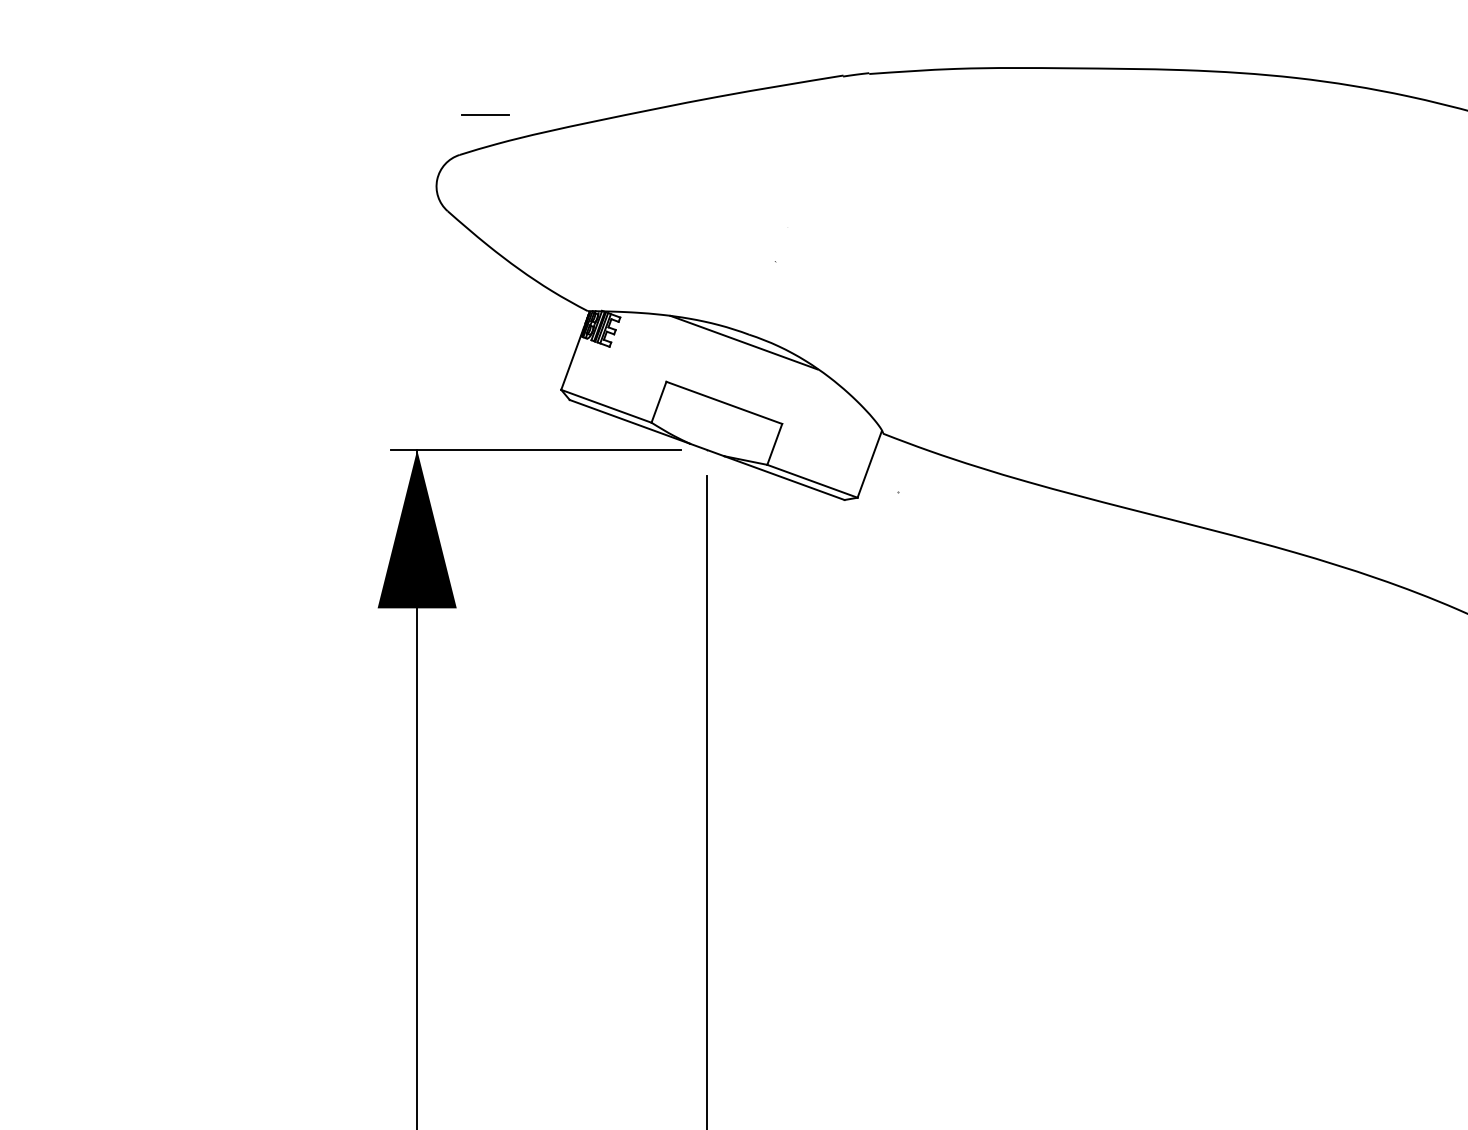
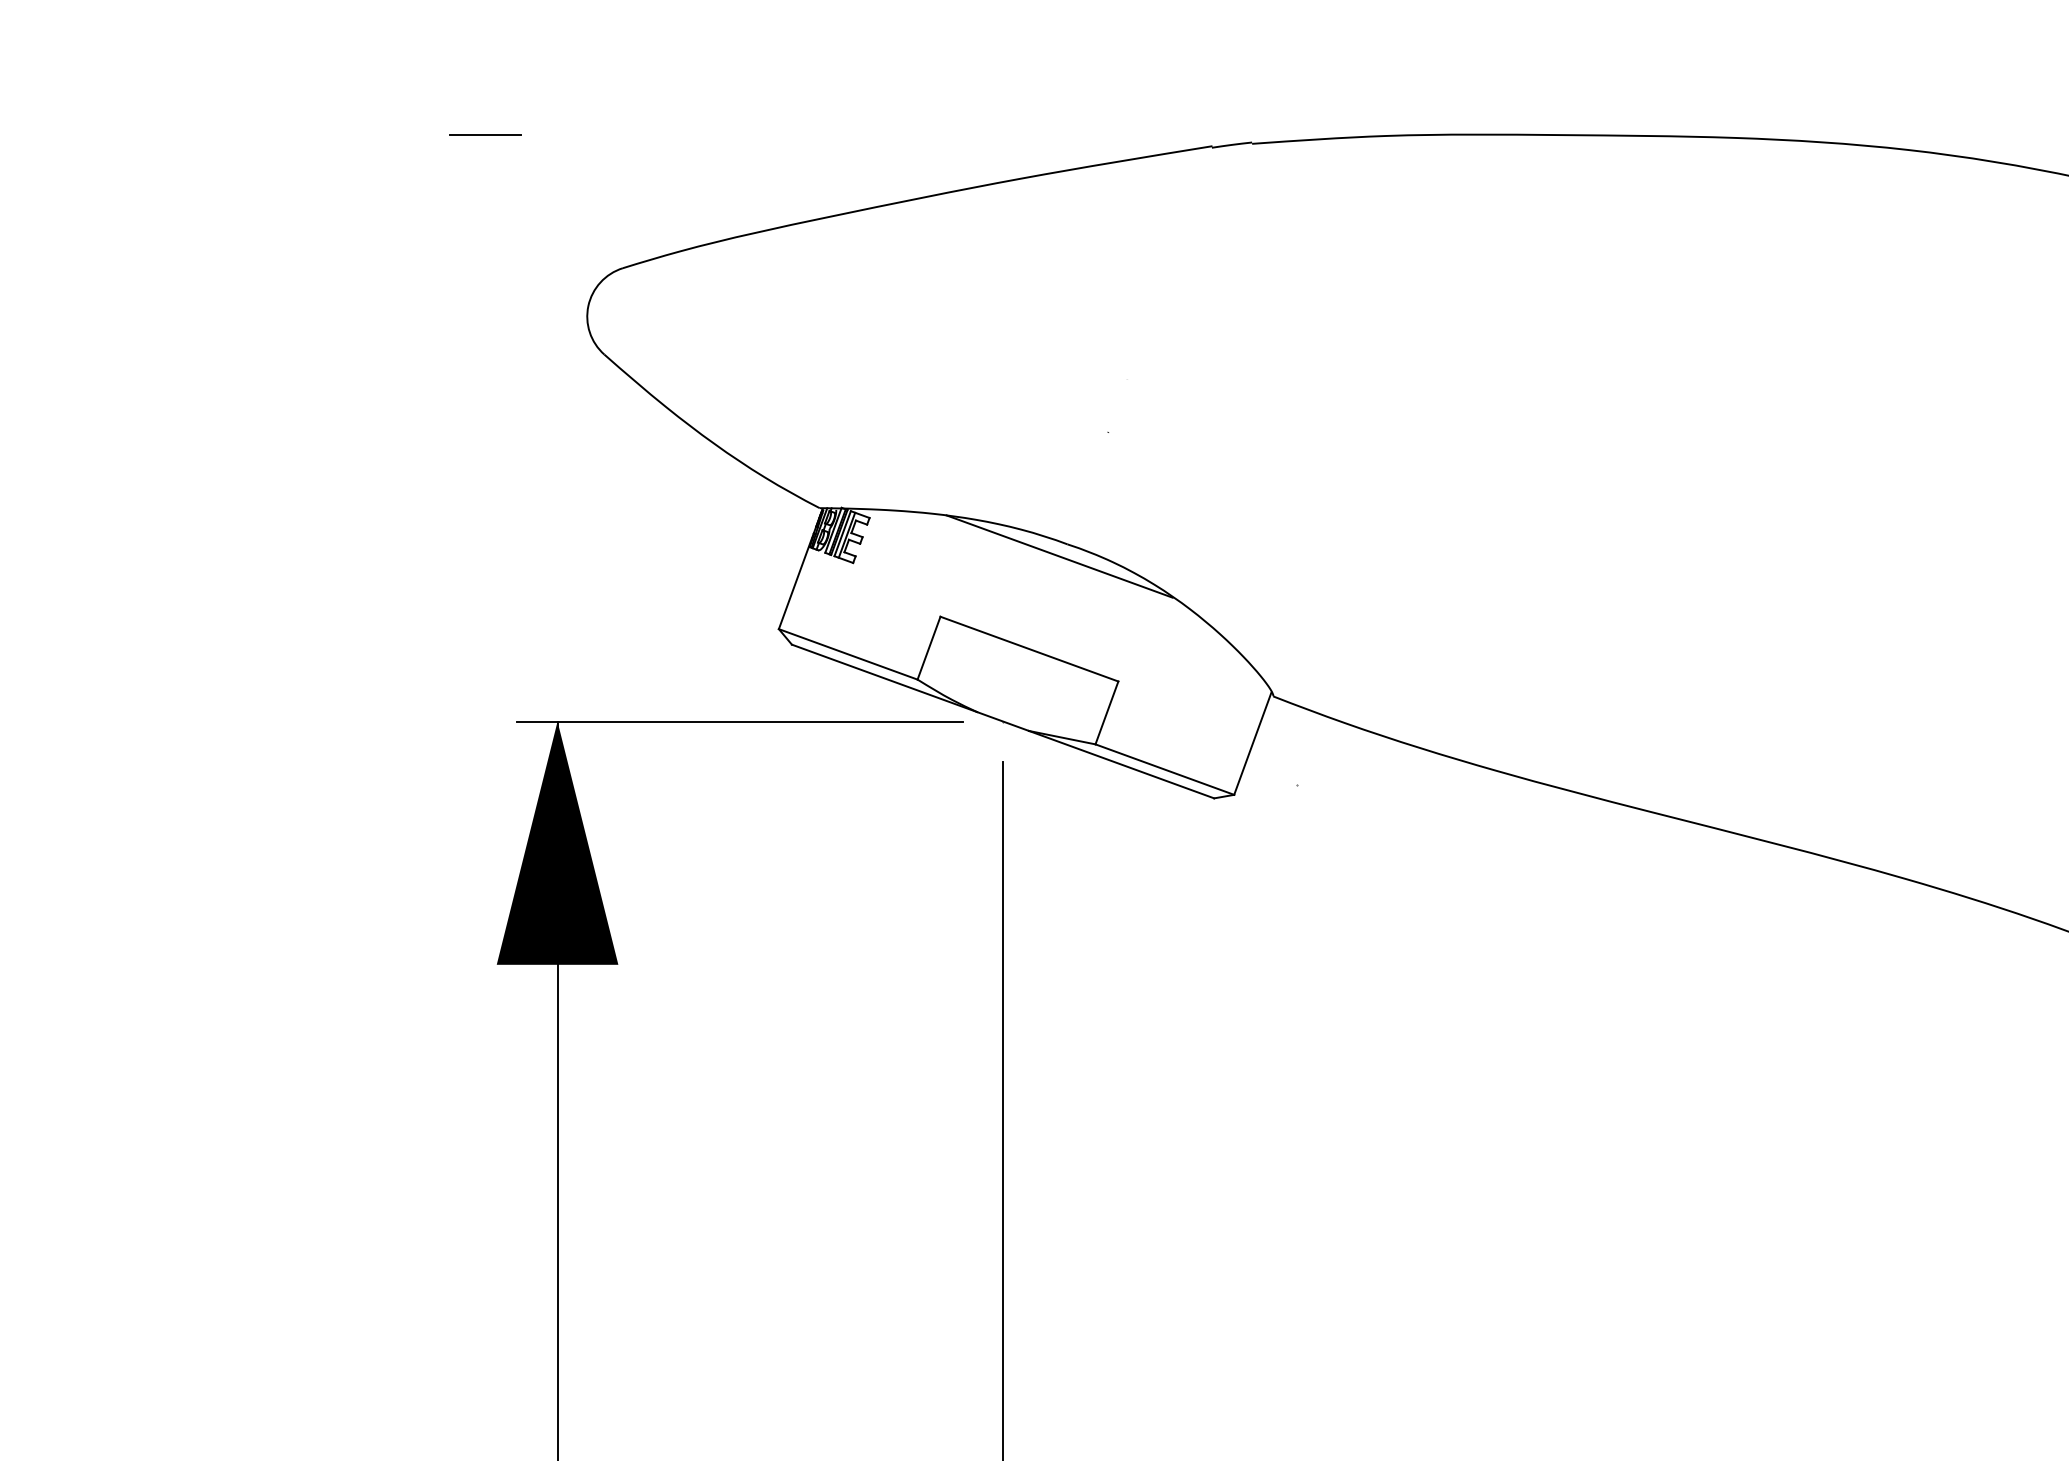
line: (485, 114) -> (485, 133), moved

